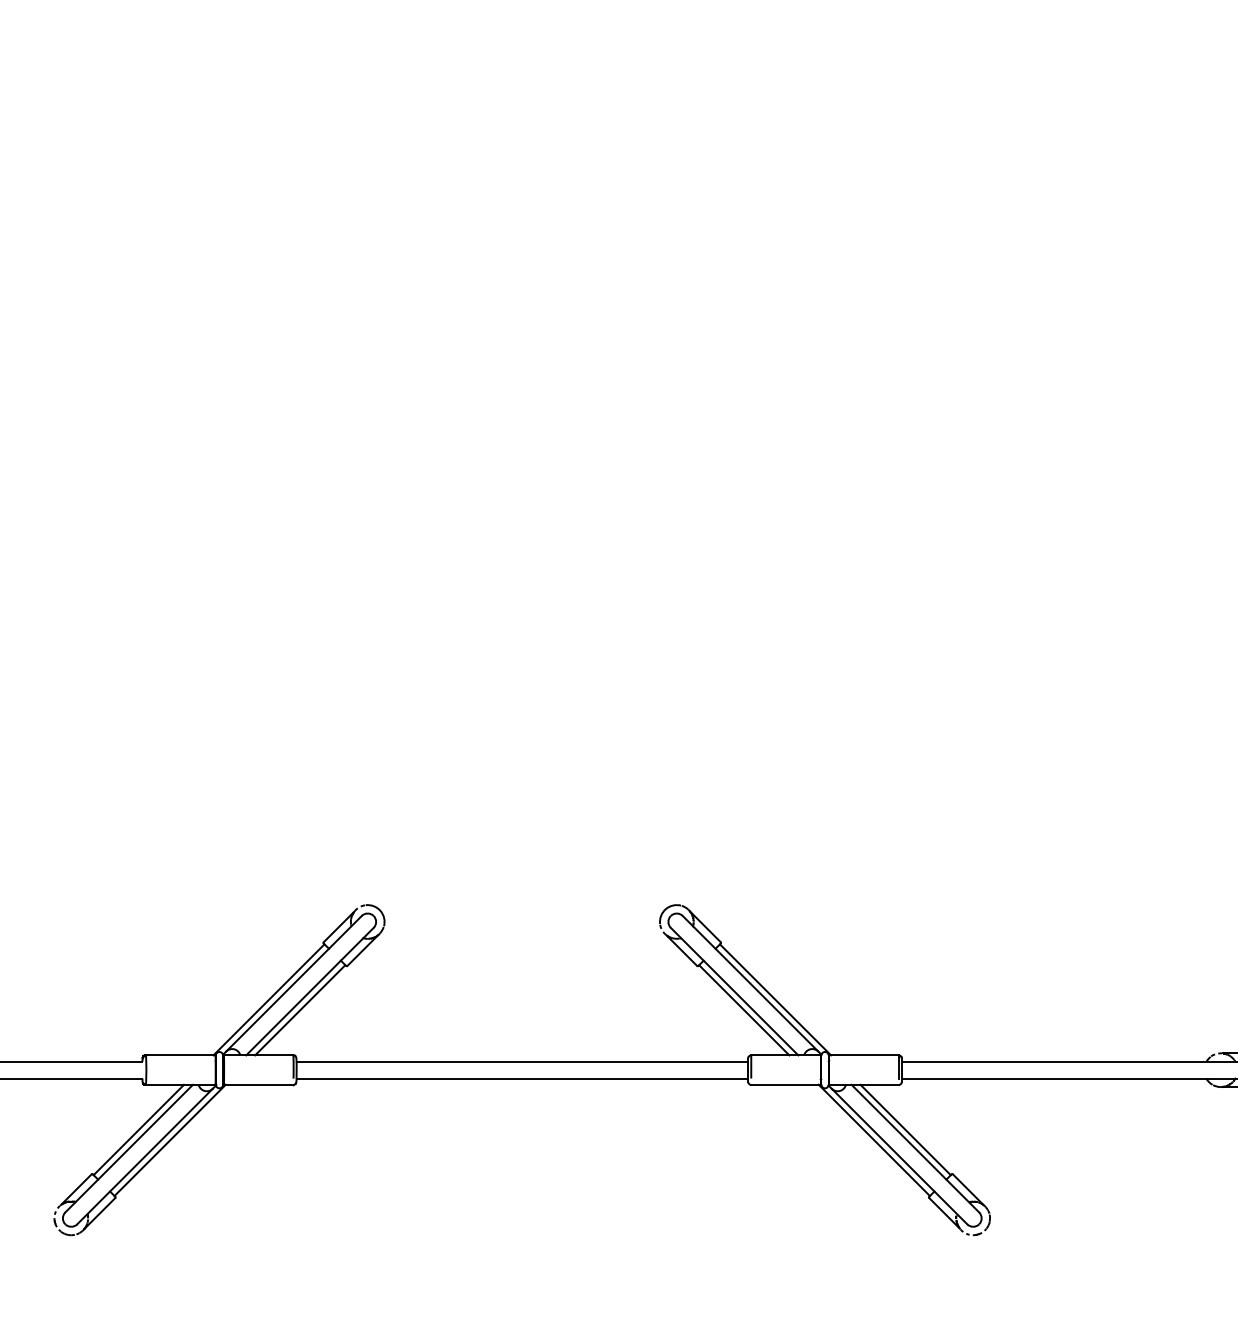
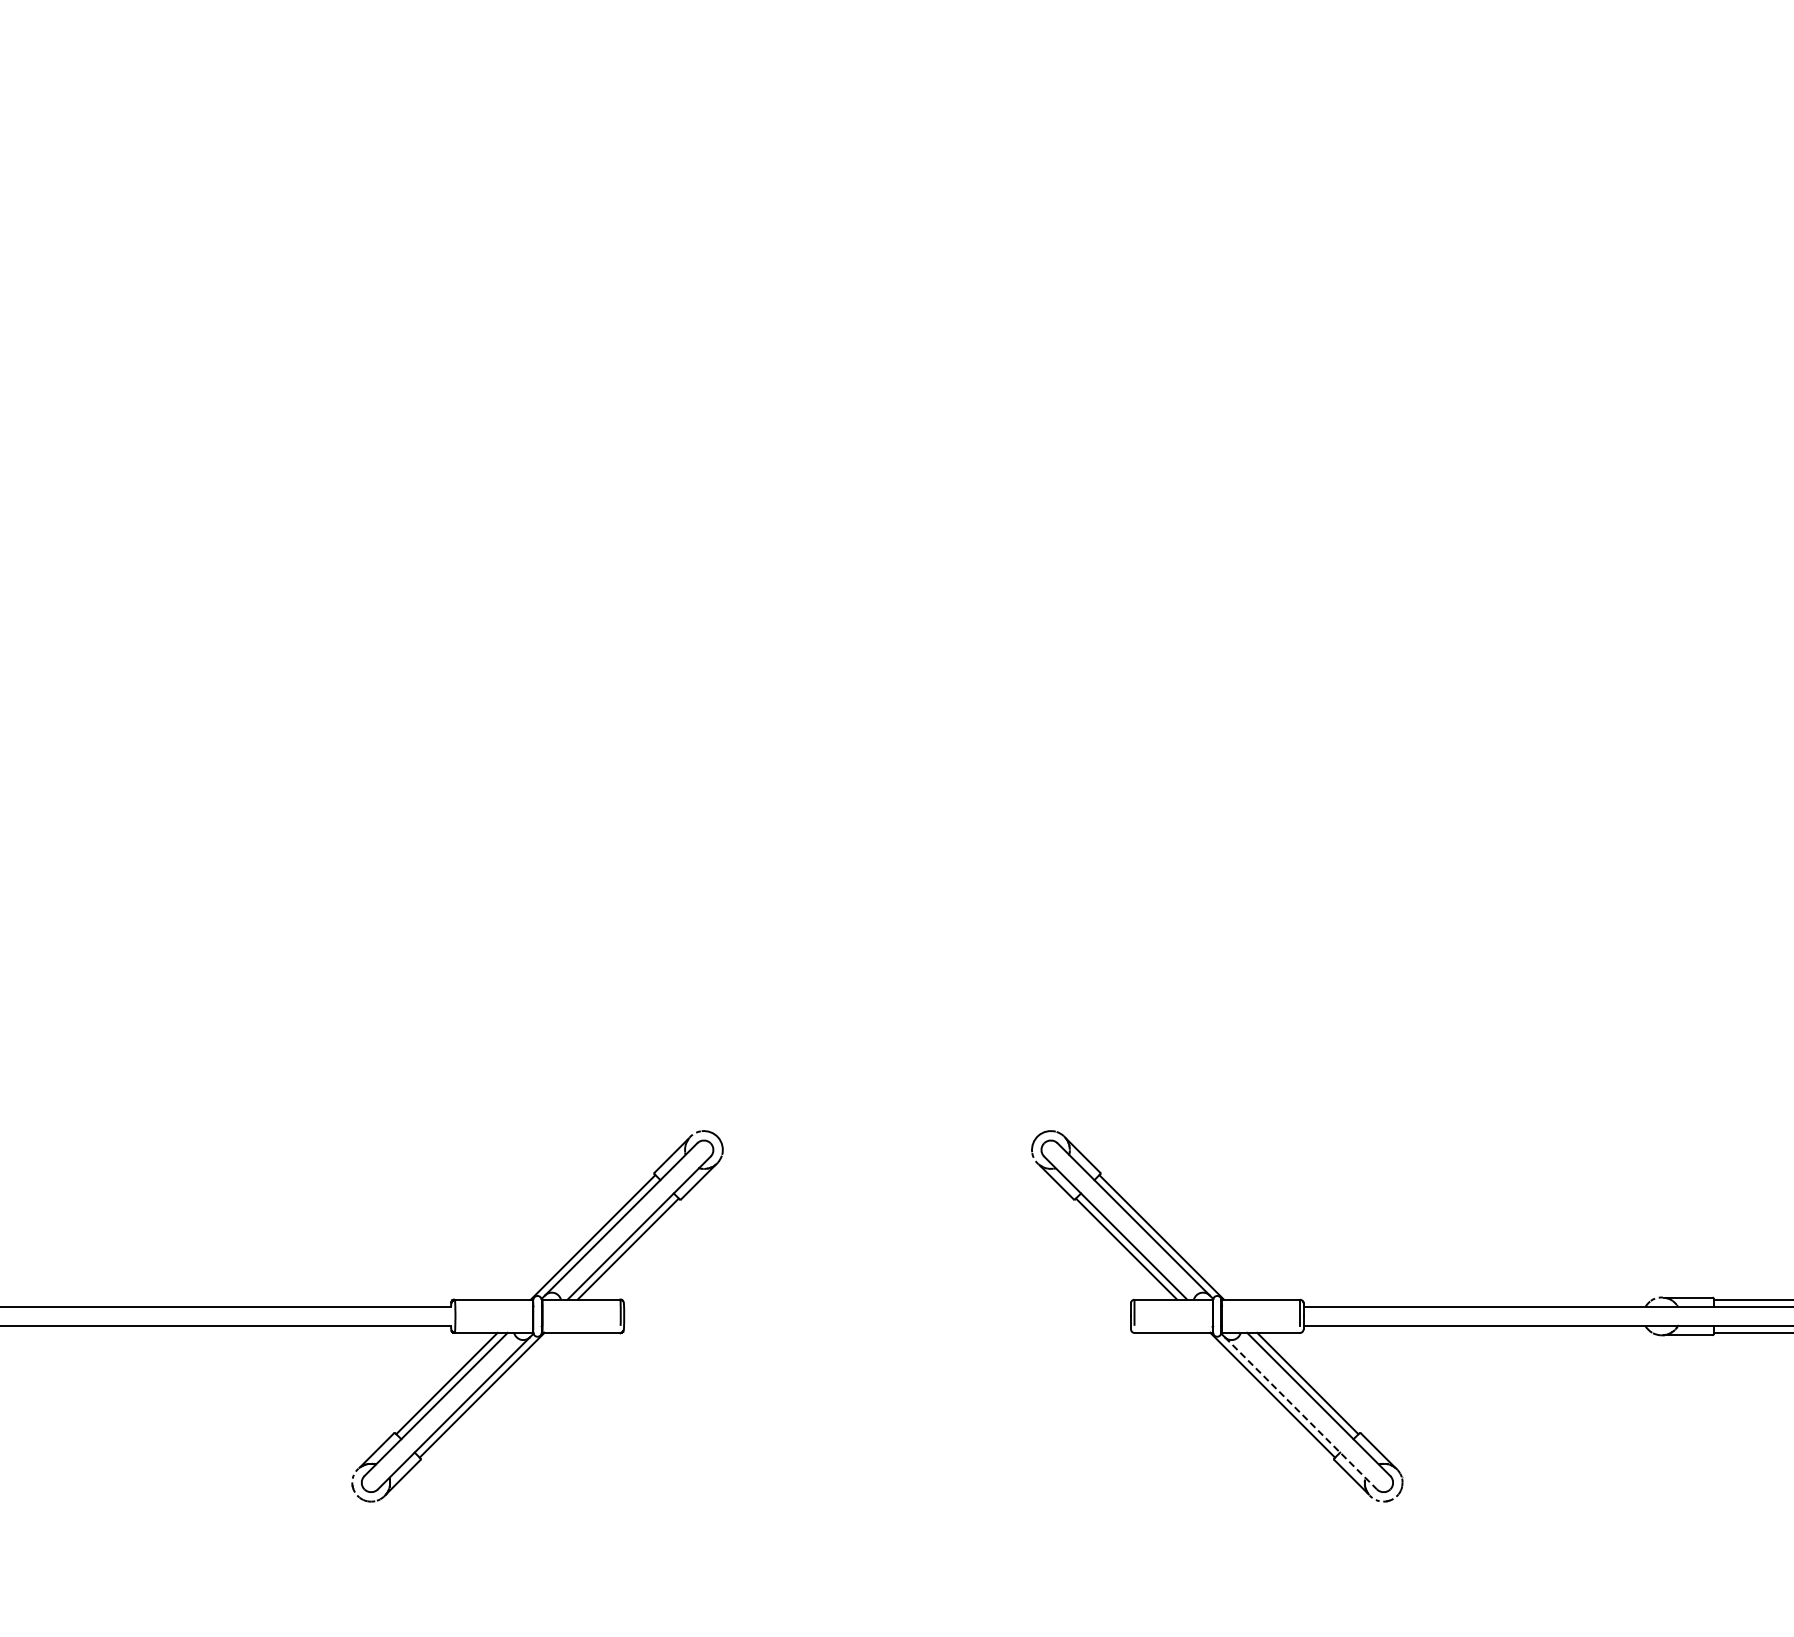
line: (522, 1061) -> (877, 1306), removed
line: (522, 1078) -> (877, 1325), removed
line: (899, 1156) -> (1300, 1413), solid -> dashed

